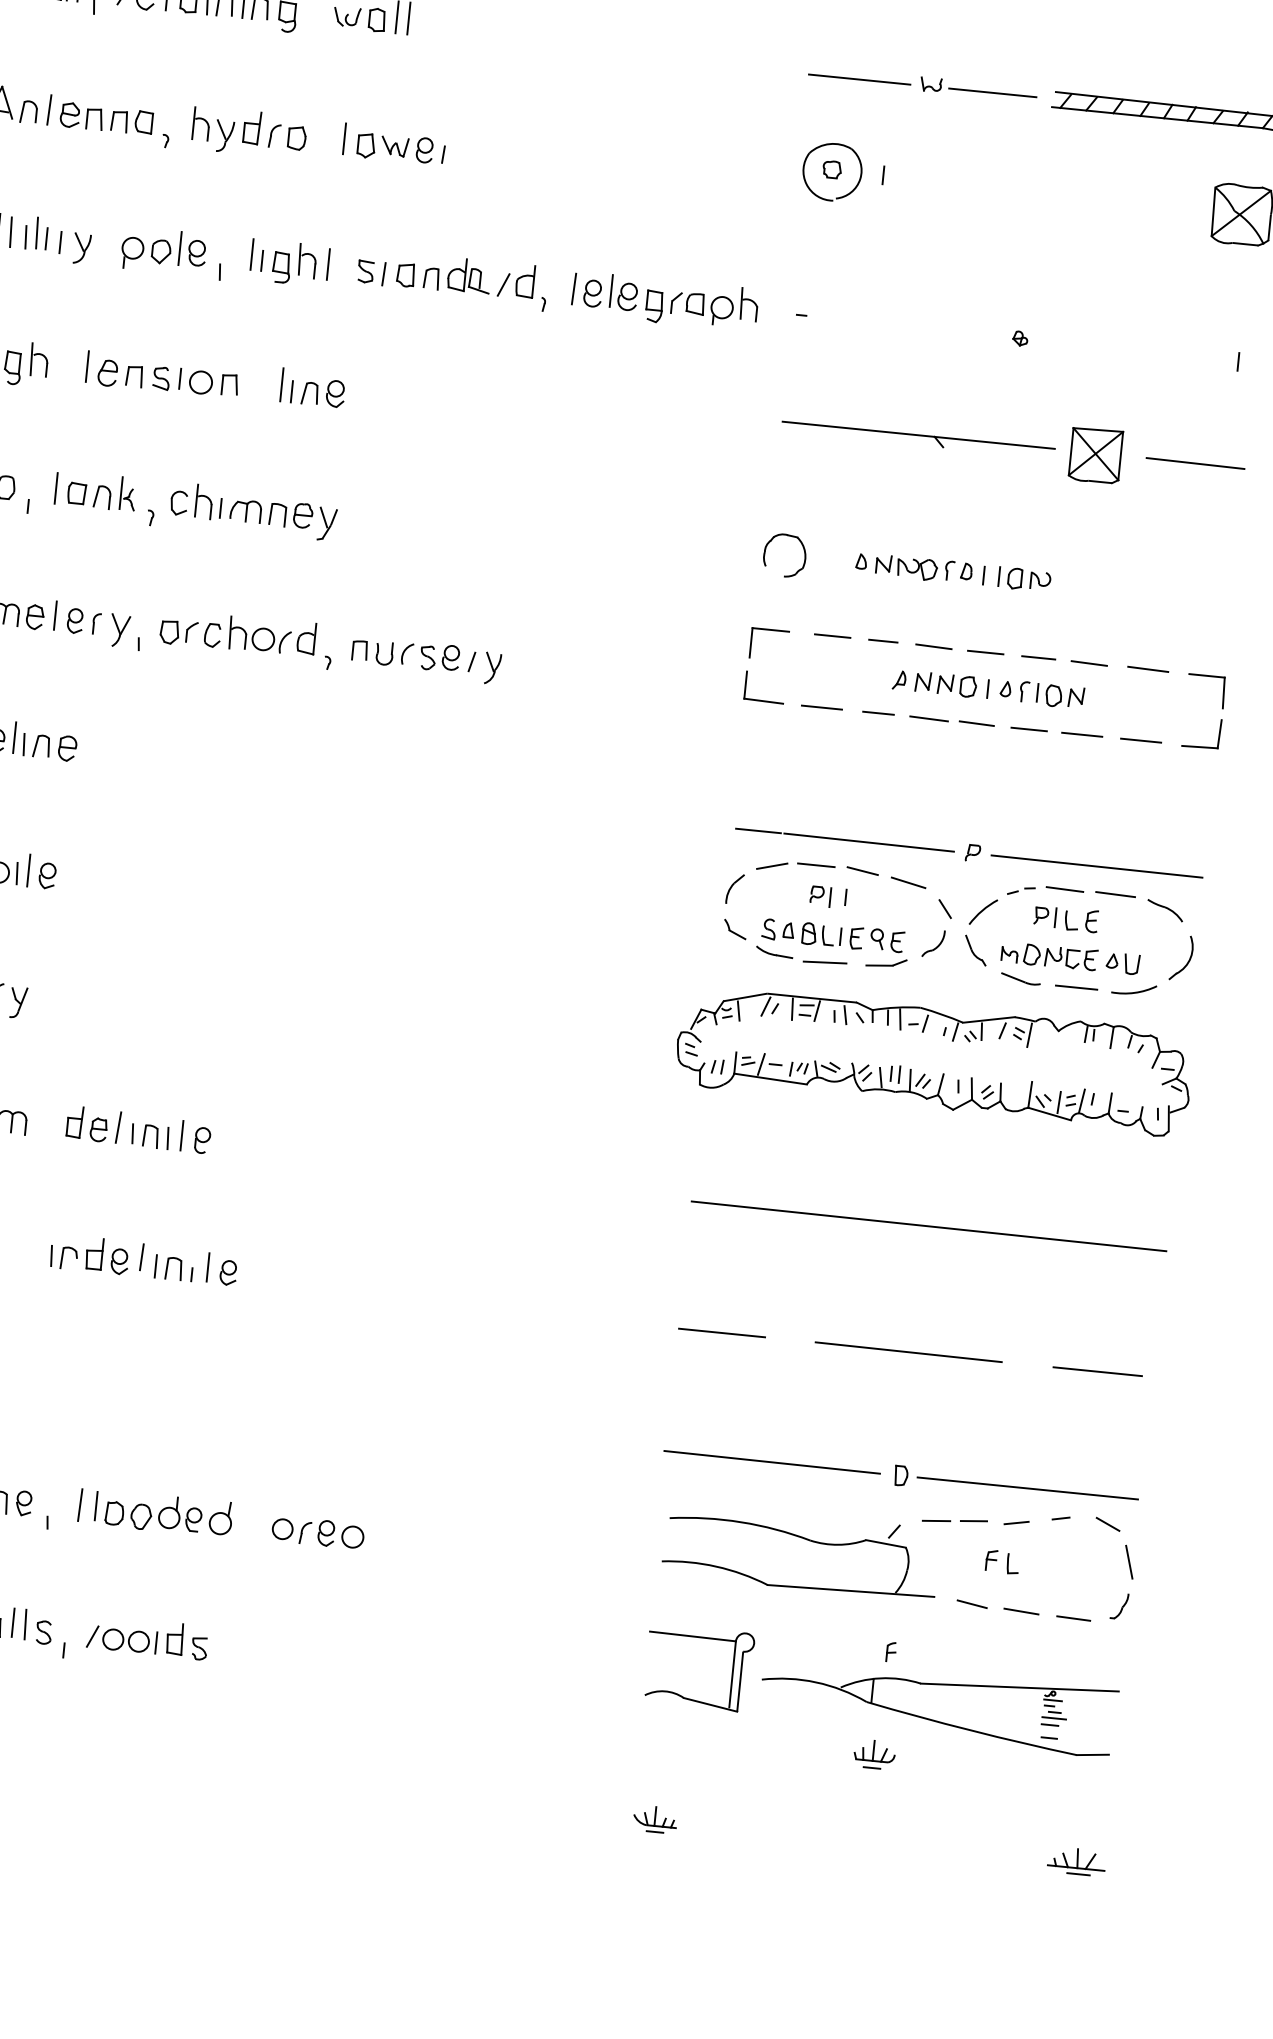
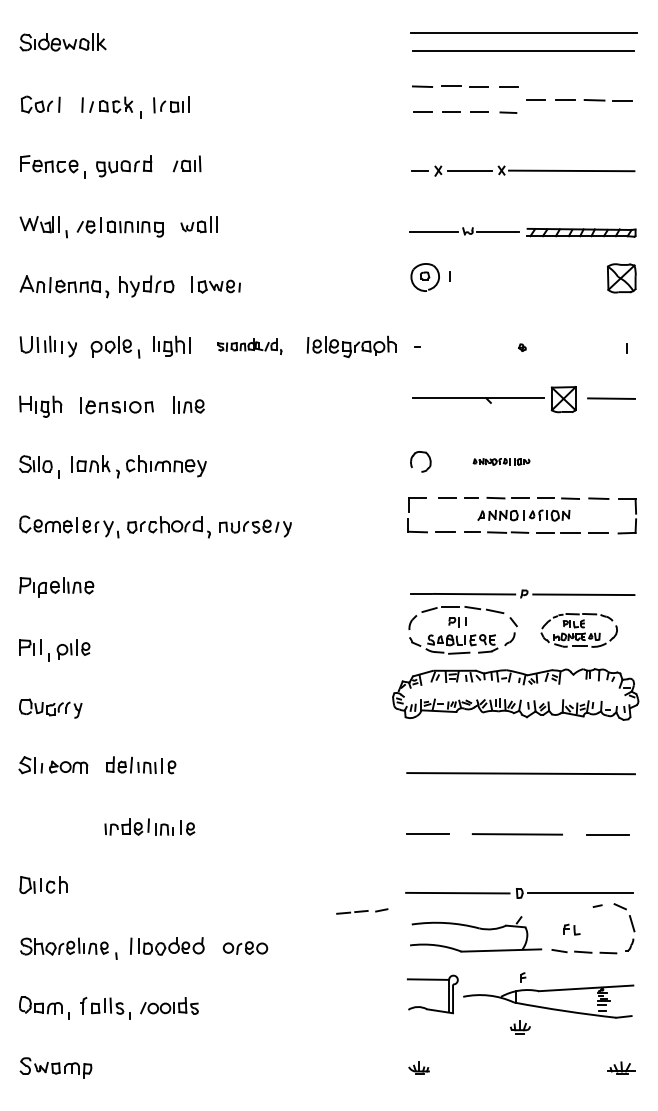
part: (451, 279) -> (249, 346), size x0.7
part: (953, 571) -> (501, 461), size x0.6
part: (1080, 940) -> (579, 630), size x0.7
part: (976, 1521) -> (362, 911), moved

